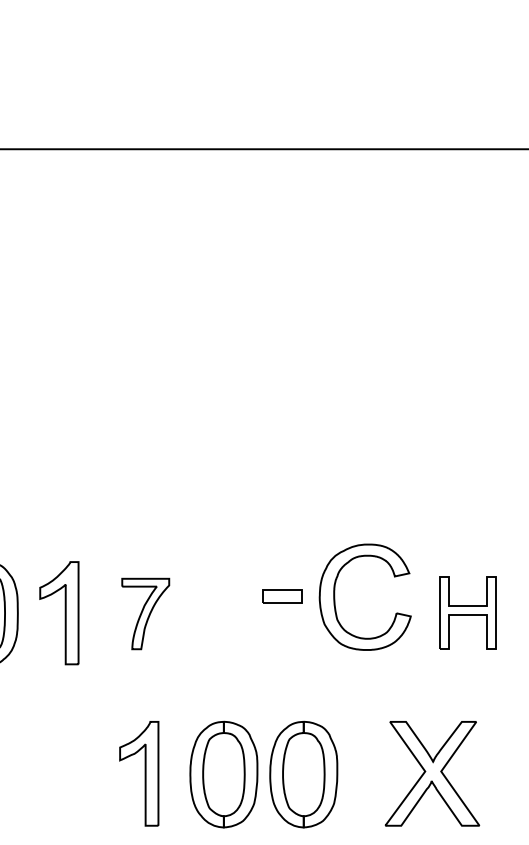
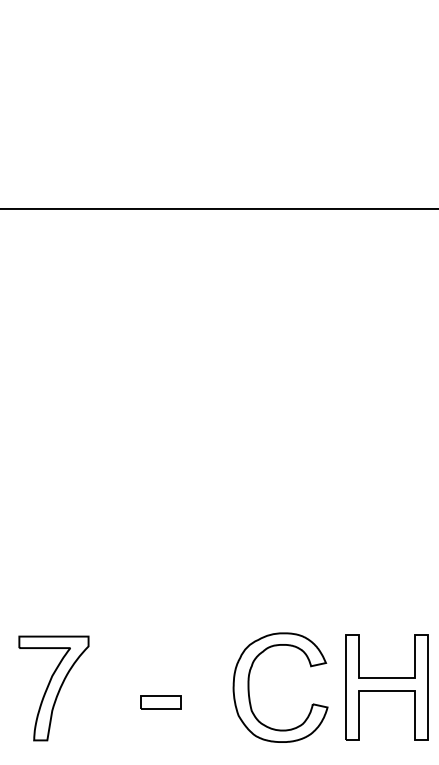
part: (282, 596) -> (161, 702), moved
part: (335, 596) -> (249, 686), moved
part: (467, 612) -> (386, 686), size x1.43
part: (145, 613) -> (53, 687), size x1.43

